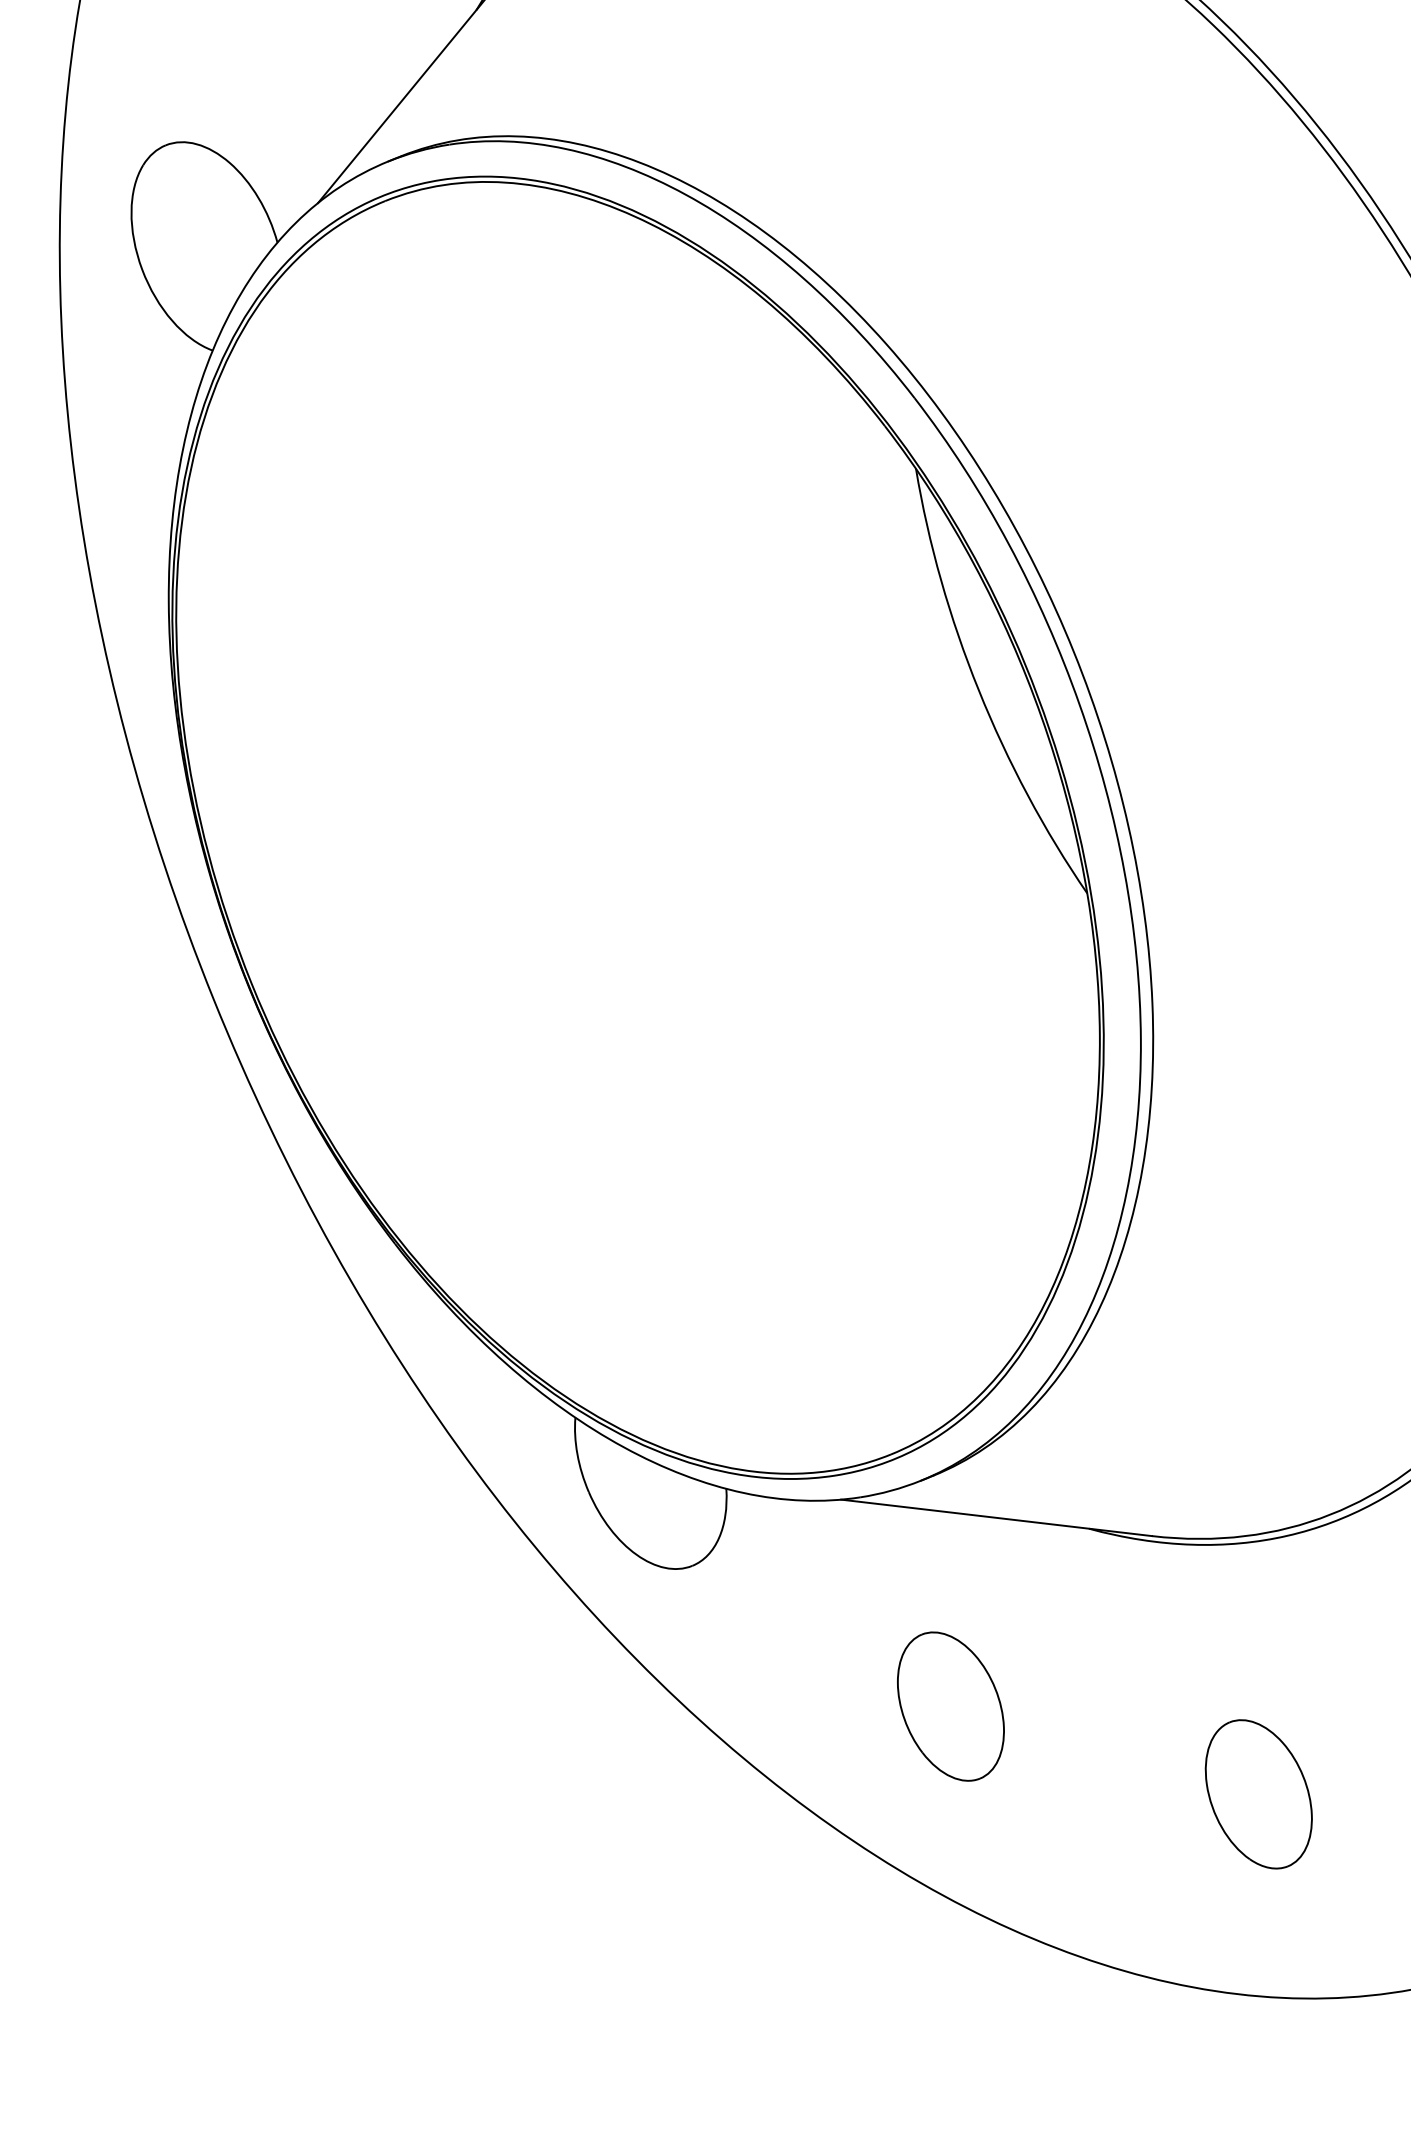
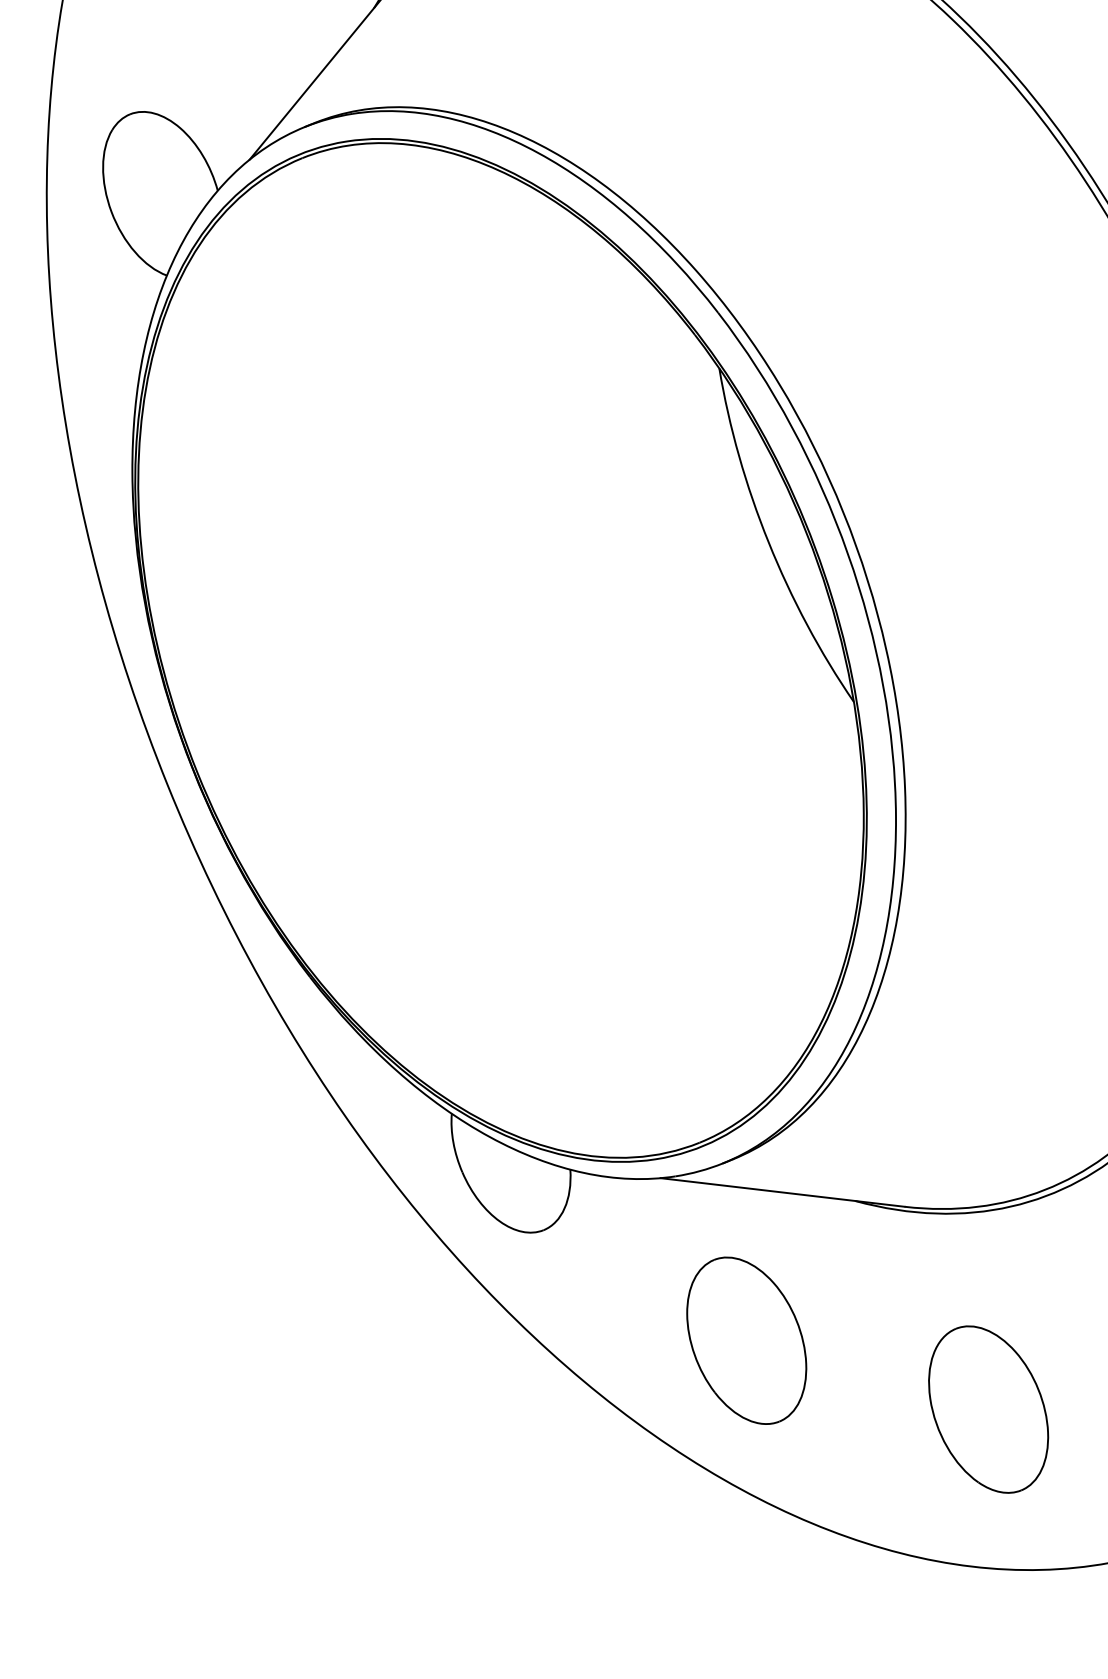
part: (950, 1706) -> (746, 1340), size x1.43
part: (1258, 1794) -> (988, 1409), size x1.43

